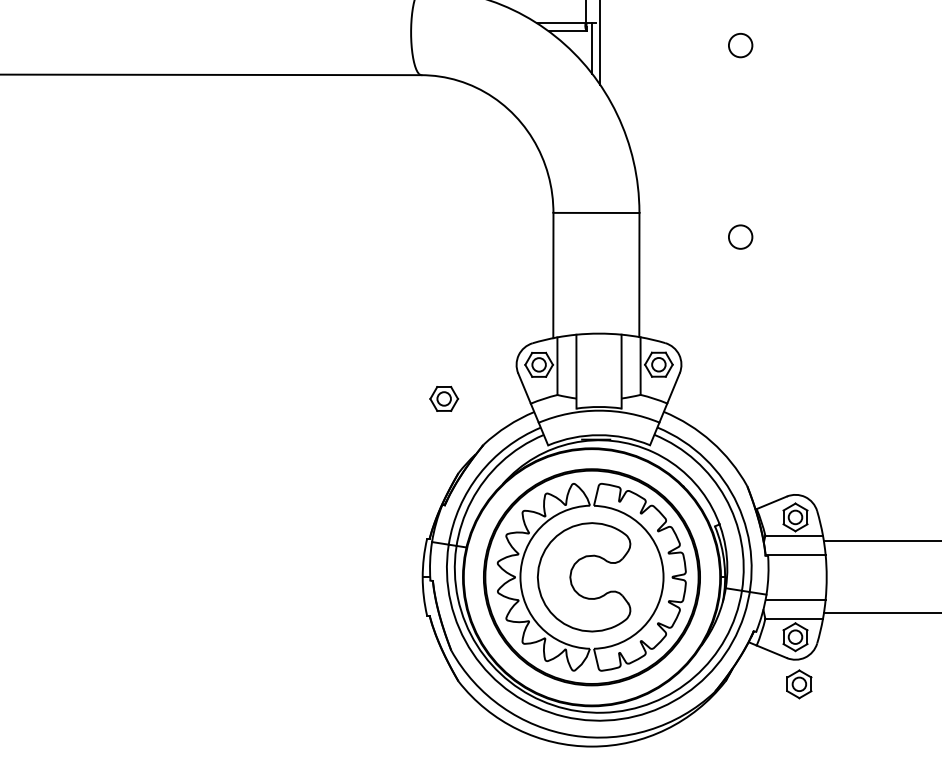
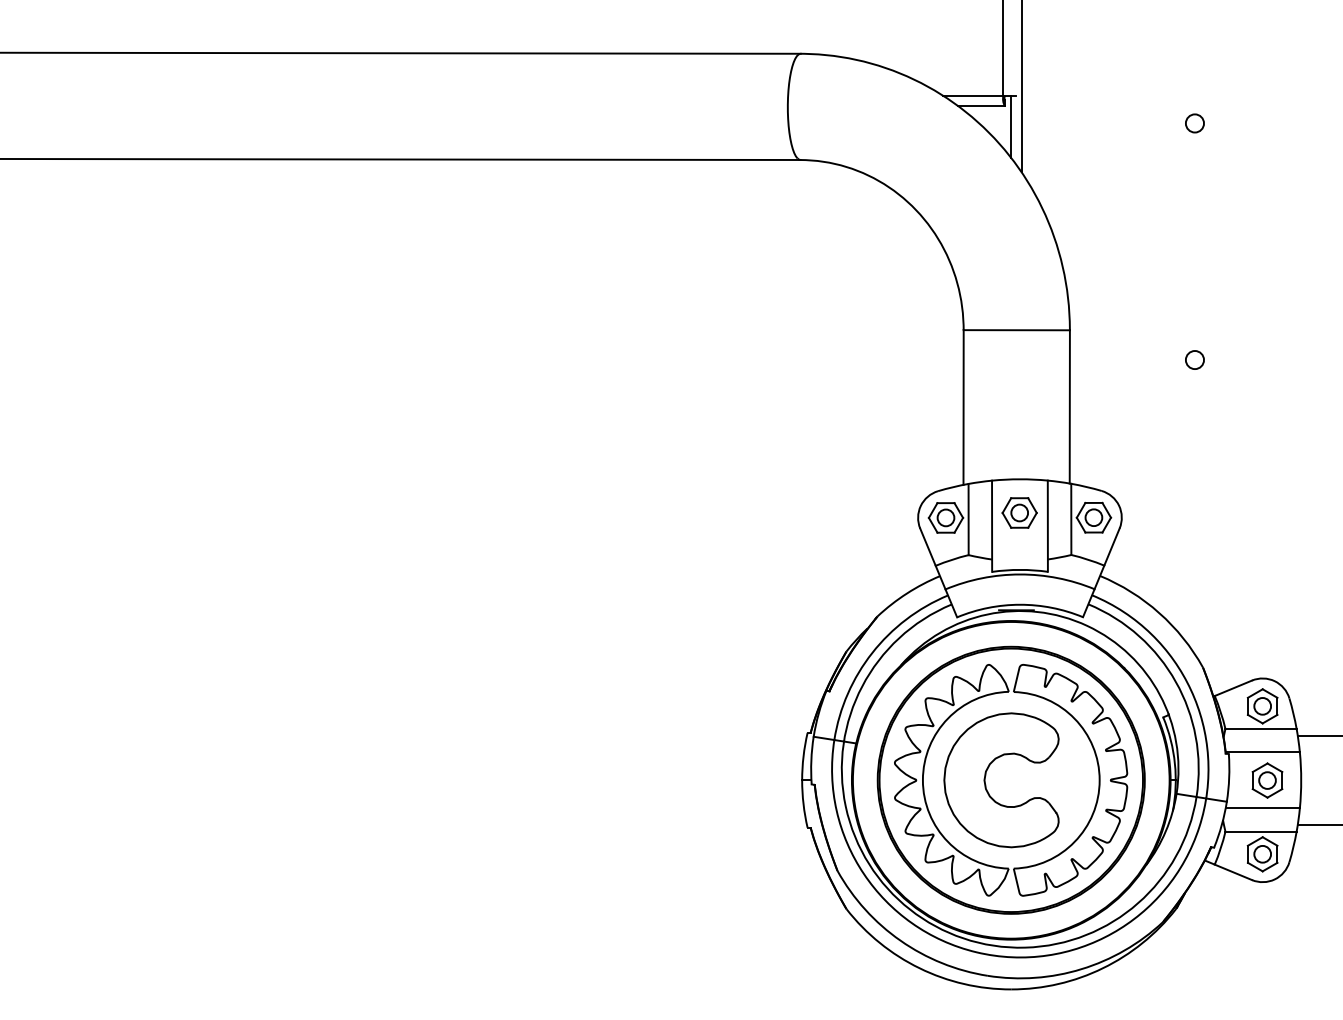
circle: (740, 45) -> (1194, 123), size x0.62
circle: (740, 236) -> (1194, 359), size x0.62
part: (444, 398) -> (1019, 512), moved
part: (799, 684) -> (1267, 780), moved

